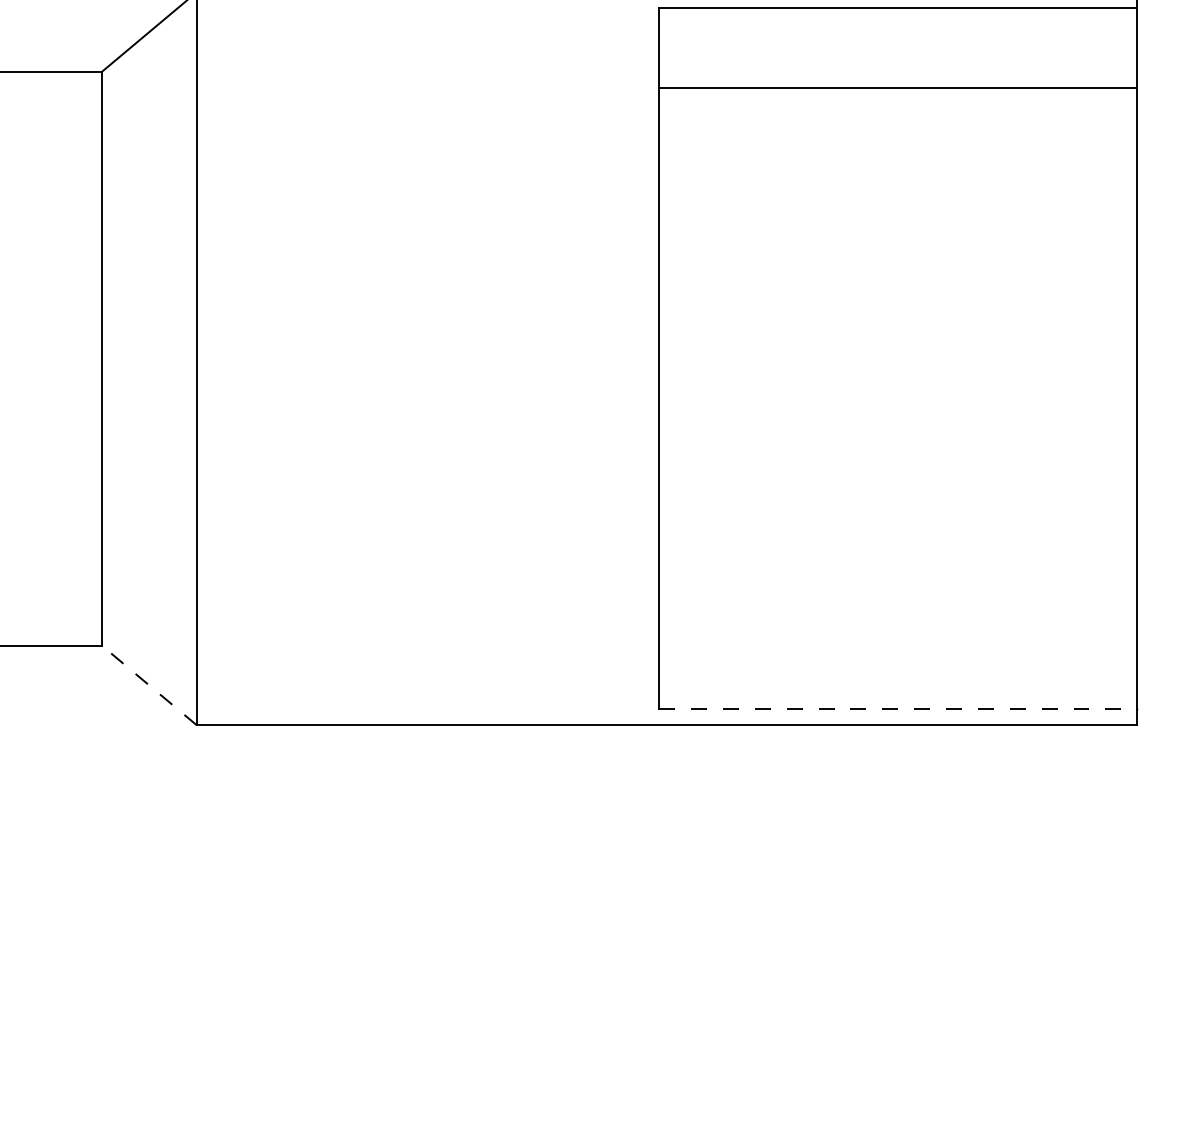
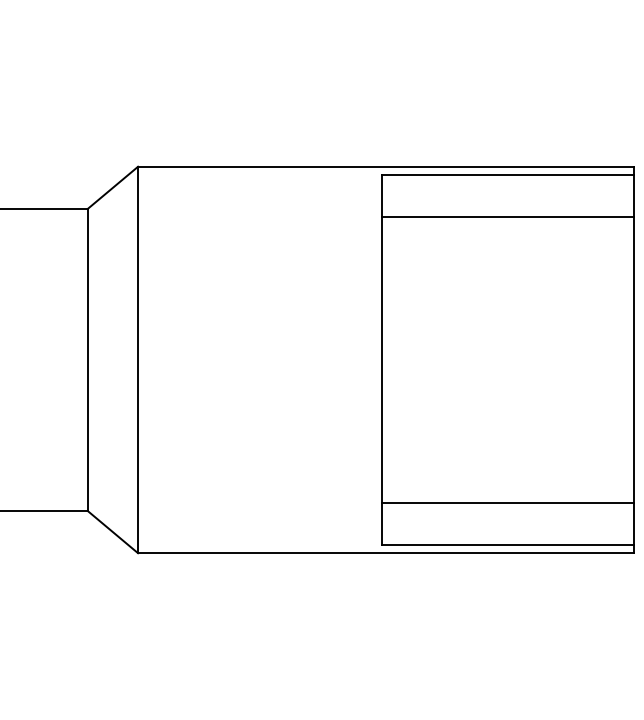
line: (899, 628) -> (508, 502), added
line: (150, 685) -> (113, 532), dashed -> solid
line: (899, 708) -> (508, 544), dashed -> solid

